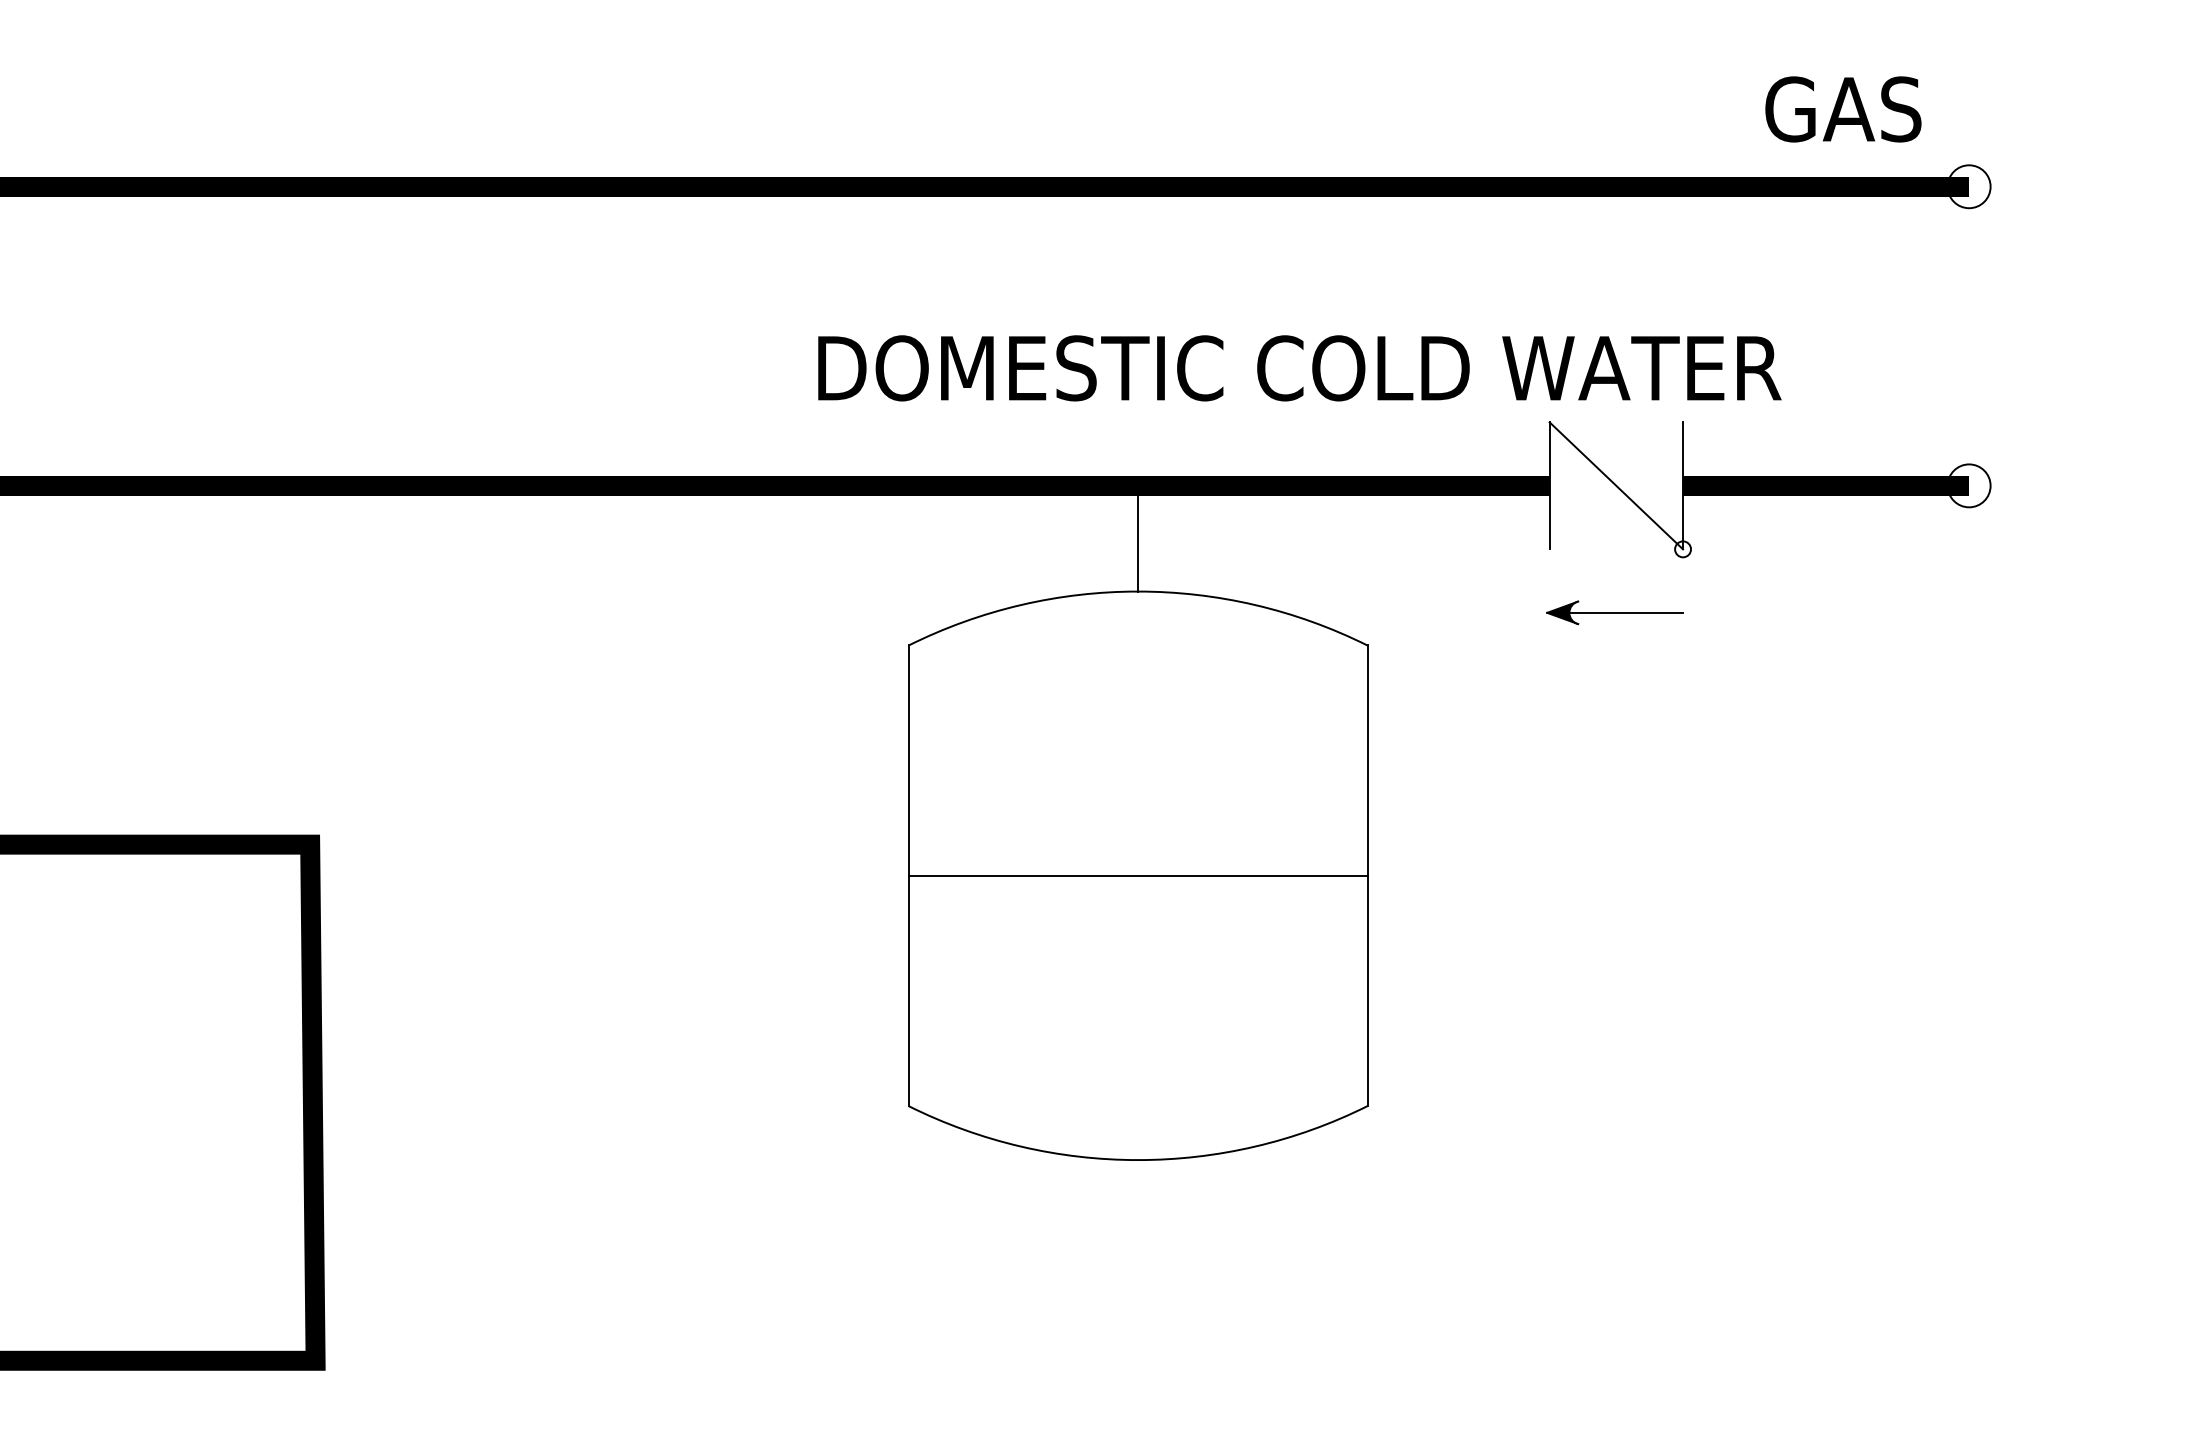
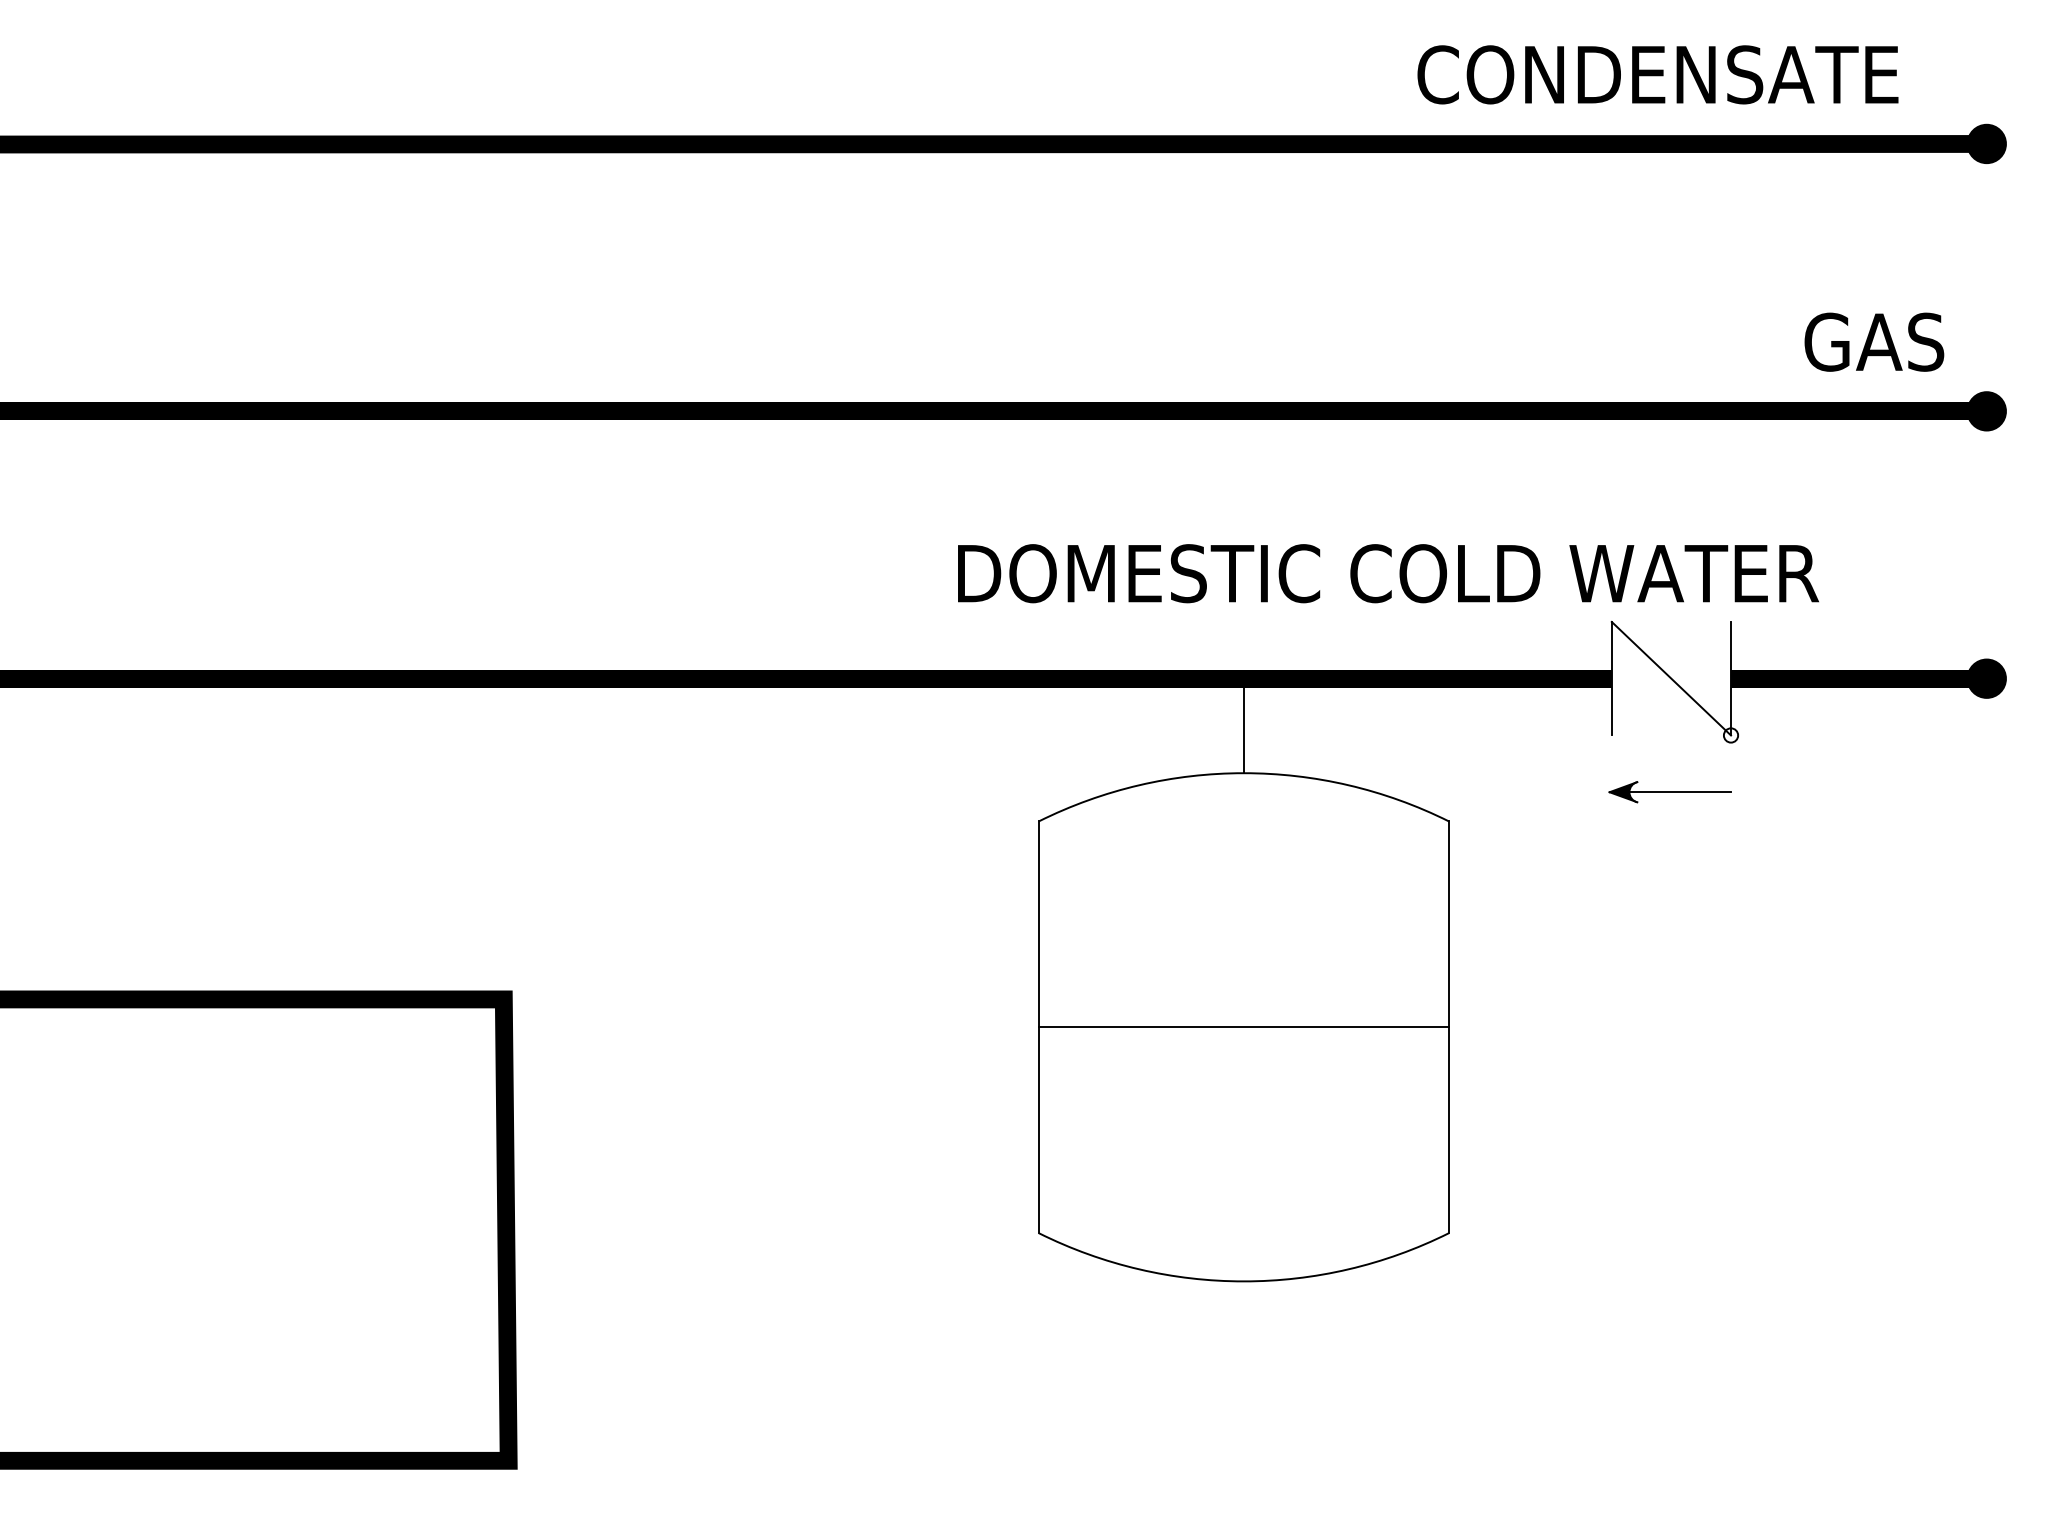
fill: (1968, 186) -> (1986, 411), added
fill: (1968, 485) -> (1986, 678), added

